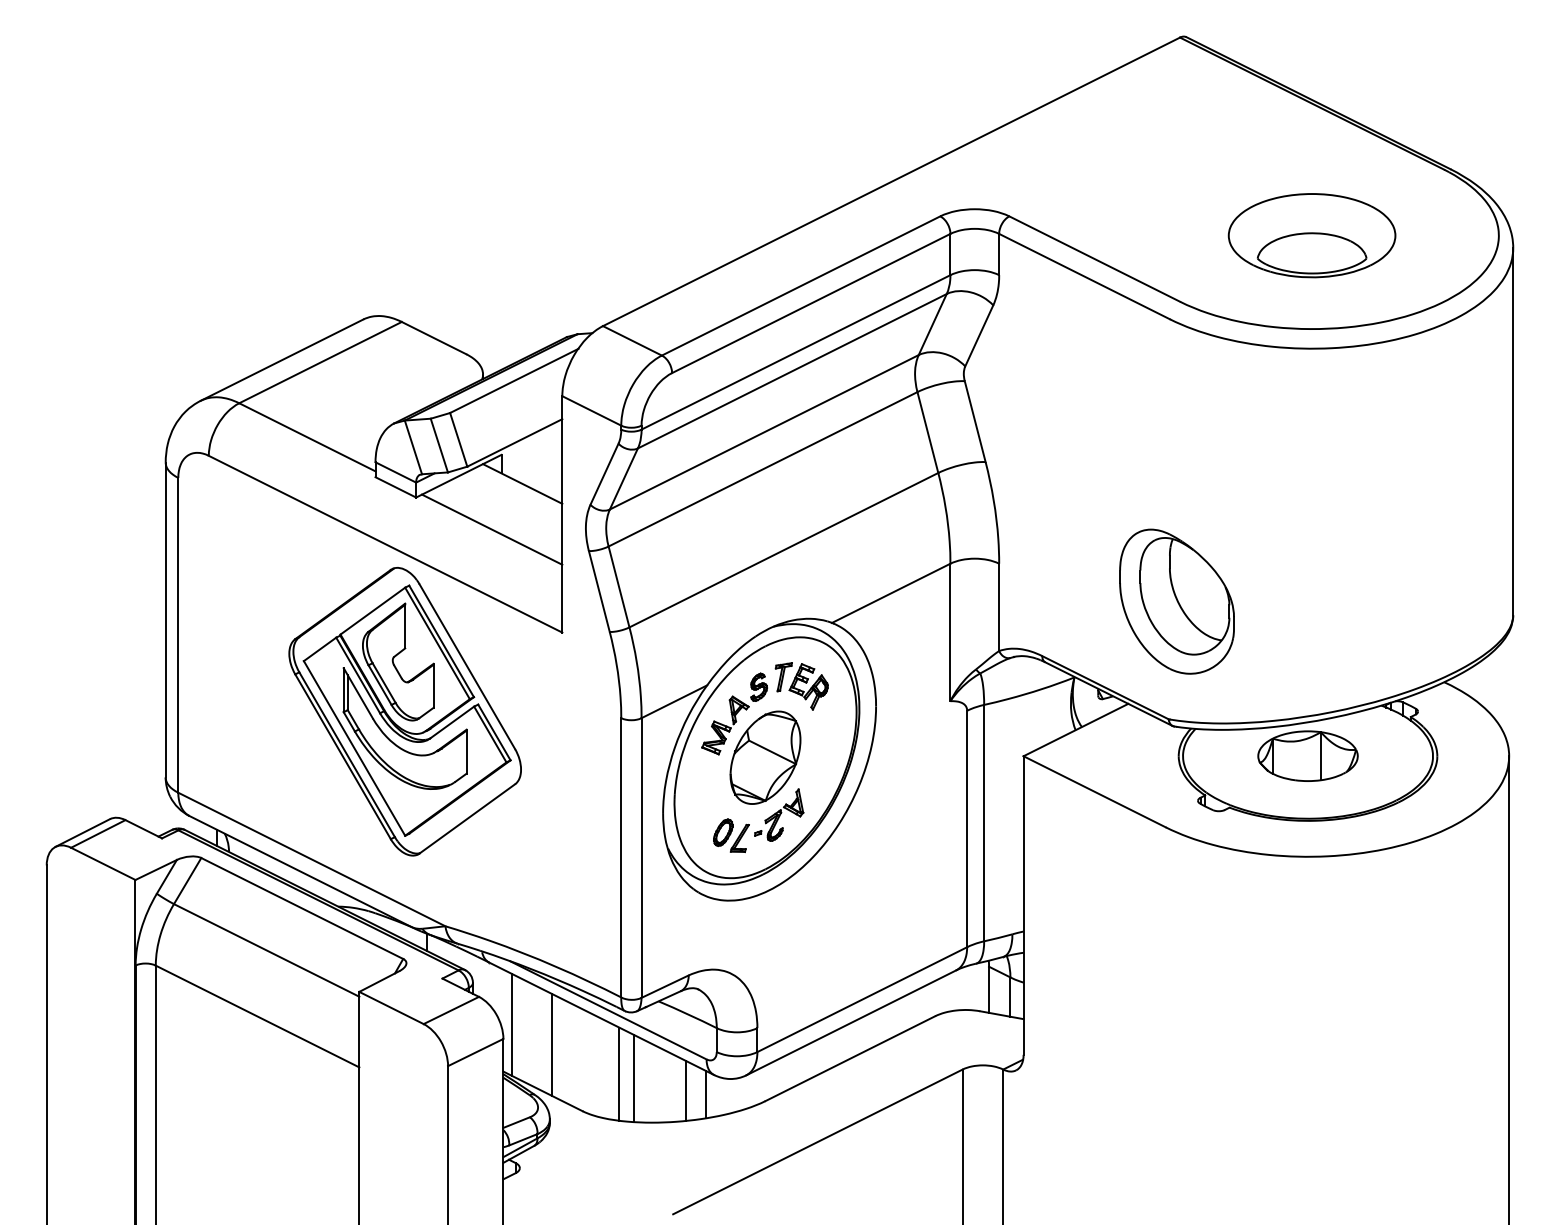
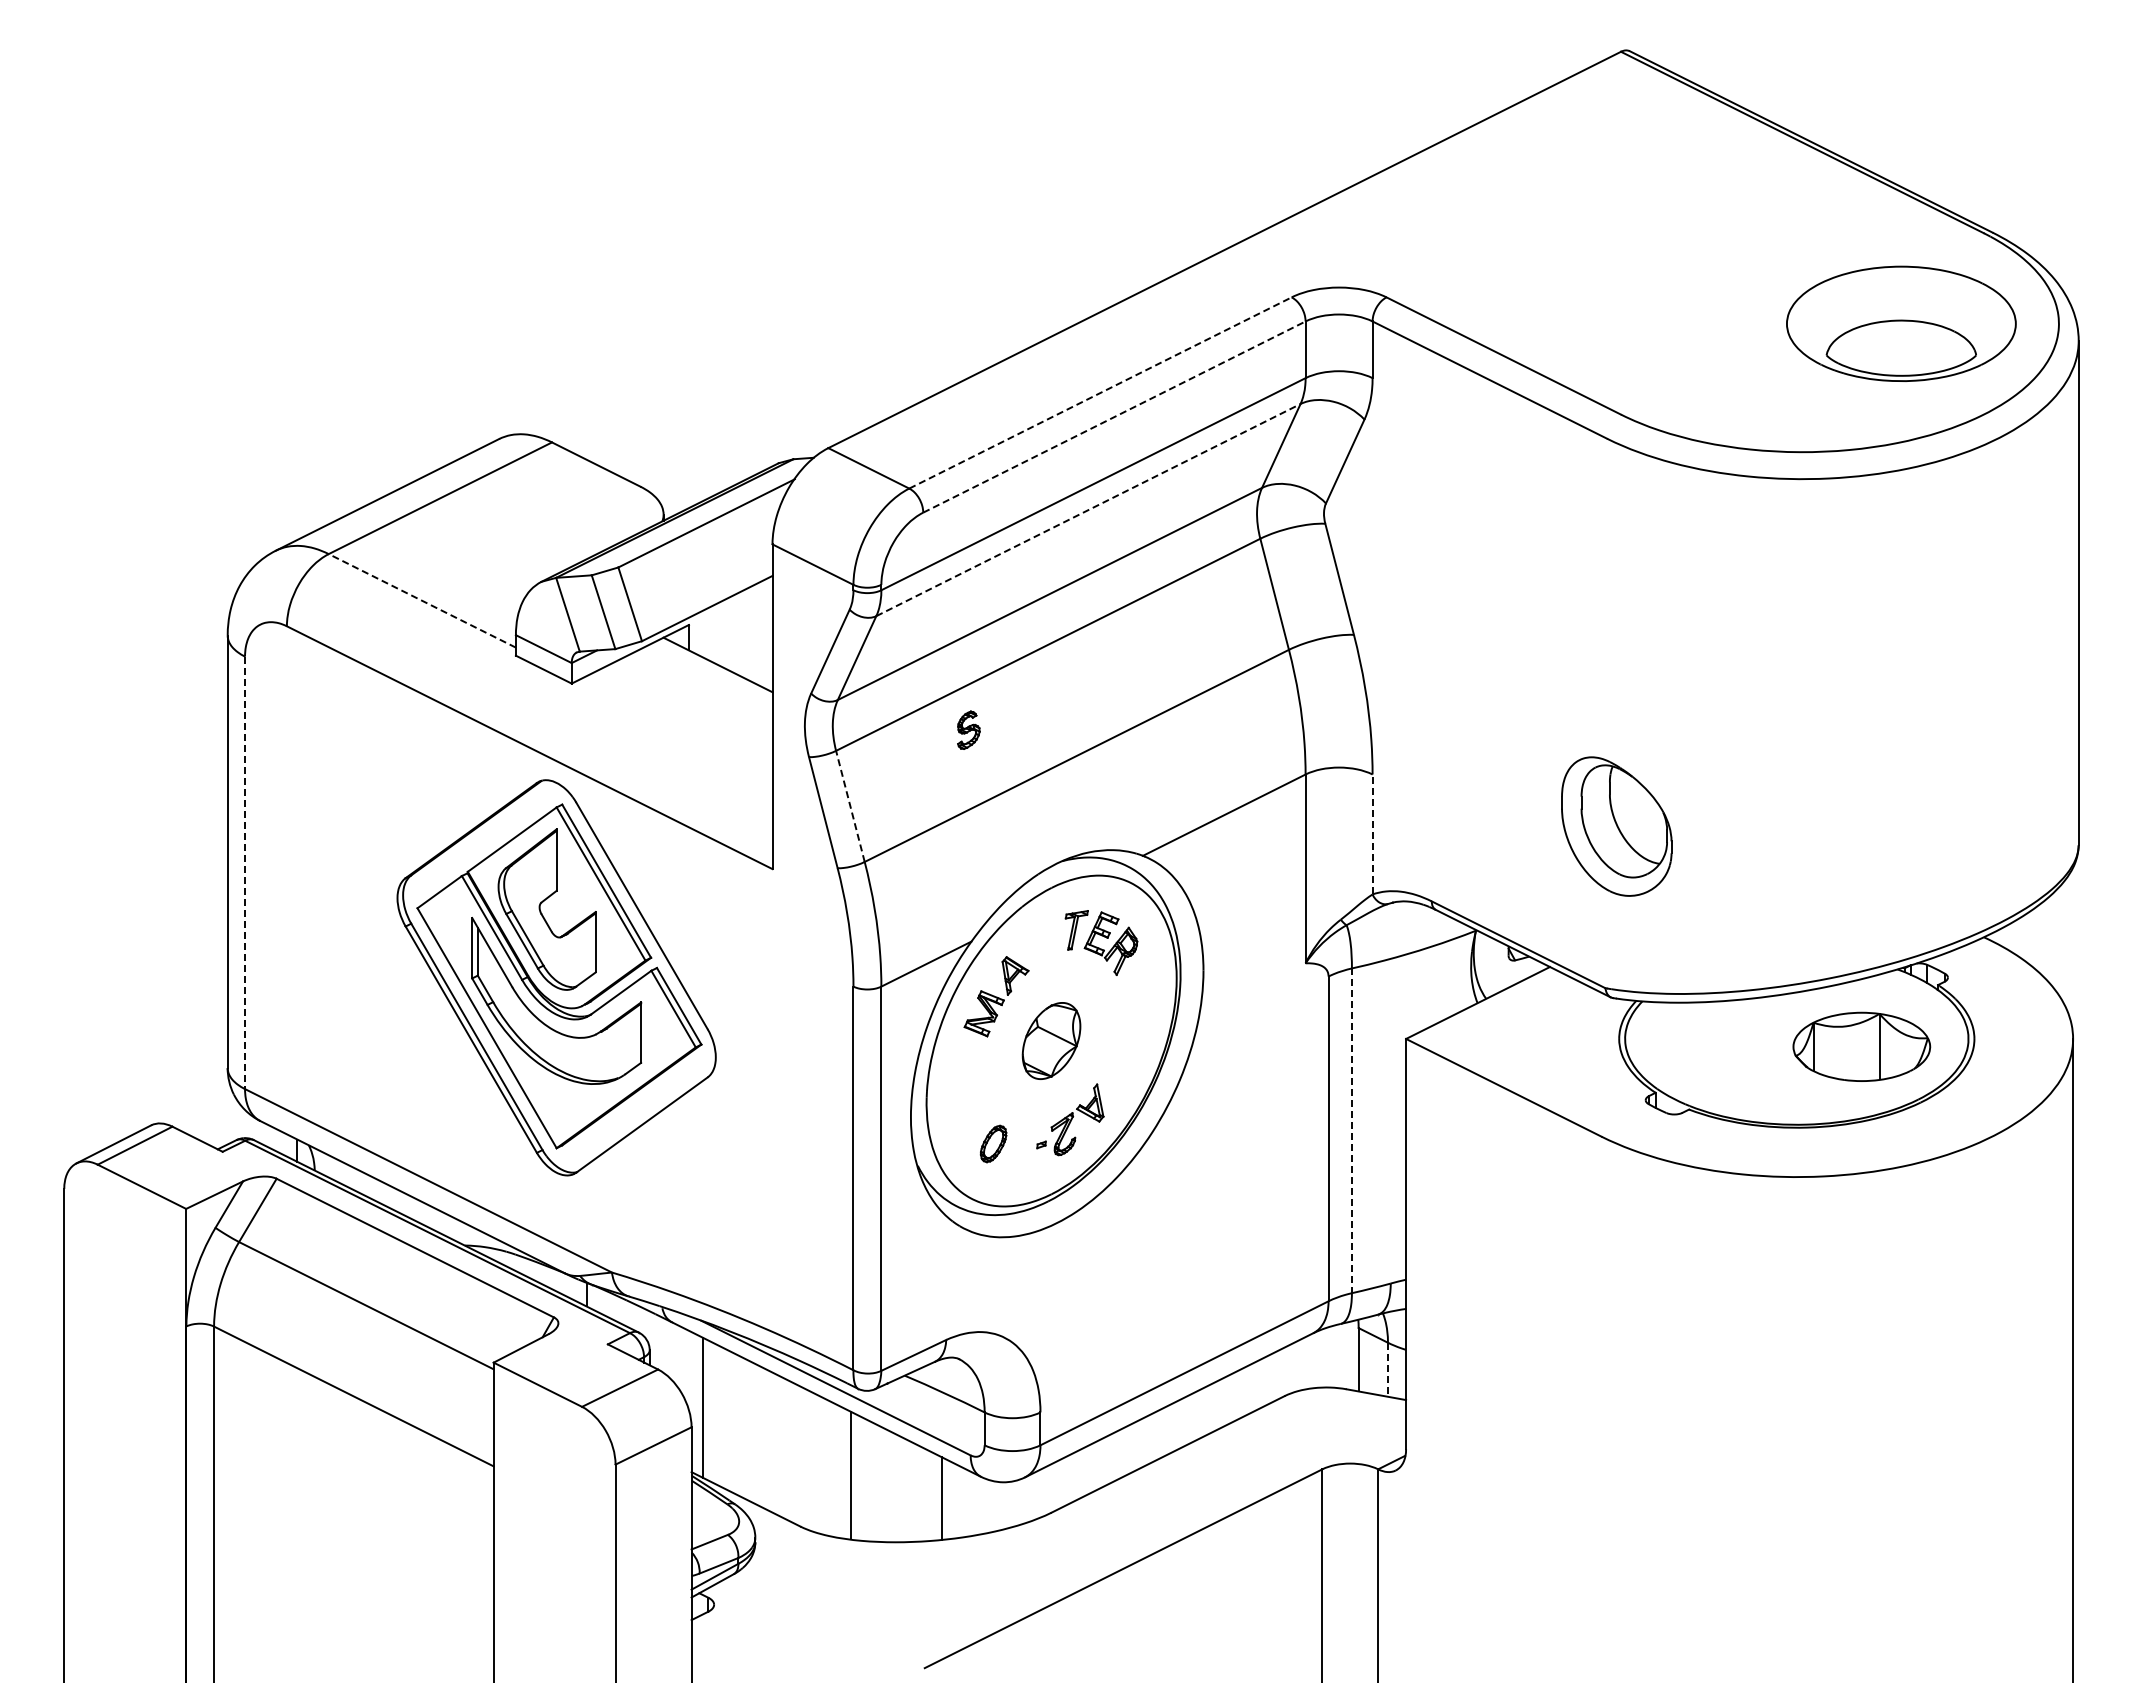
part: (1312, 235) -> (1901, 323), moved
line: (801, 285) -> (1100, 392), solid -> dashed
line: (811, 303) -> (1114, 417), solid -> dashed
line: (792, 370) -> (1088, 509), solid -> dashed
line: (307, 437) -> (422, 600), solid -> dashed
line: (491, 529) -> (675, 727), removed
line: (619, 586) -> (850, 805), solid -> dashed
part: (1176, 601) -> (1616, 826), size x0.7
line: (999, 607) -> (1372, 834), solid -> dashed
line: (178, 635) -> (245, 873), solid -> dashed
part: (758, 686) -> (968, 729), moved
part: (1307, 755) -> (1861, 1046), moved
part: (765, 757) -> (1051, 1040), size x0.6
line: (983, 823) -> (1351, 1131), solid -> dashed
part: (739, 838) -> (1016, 1151), removed
line: (1010, 997) -> (1387, 1370), solid -> dashed
line: (552, 1044) -> (758, 1435), removed
line: (634, 1078) -> (871, 1481), removed
line: (705, 1094) -> (969, 1503), removed

